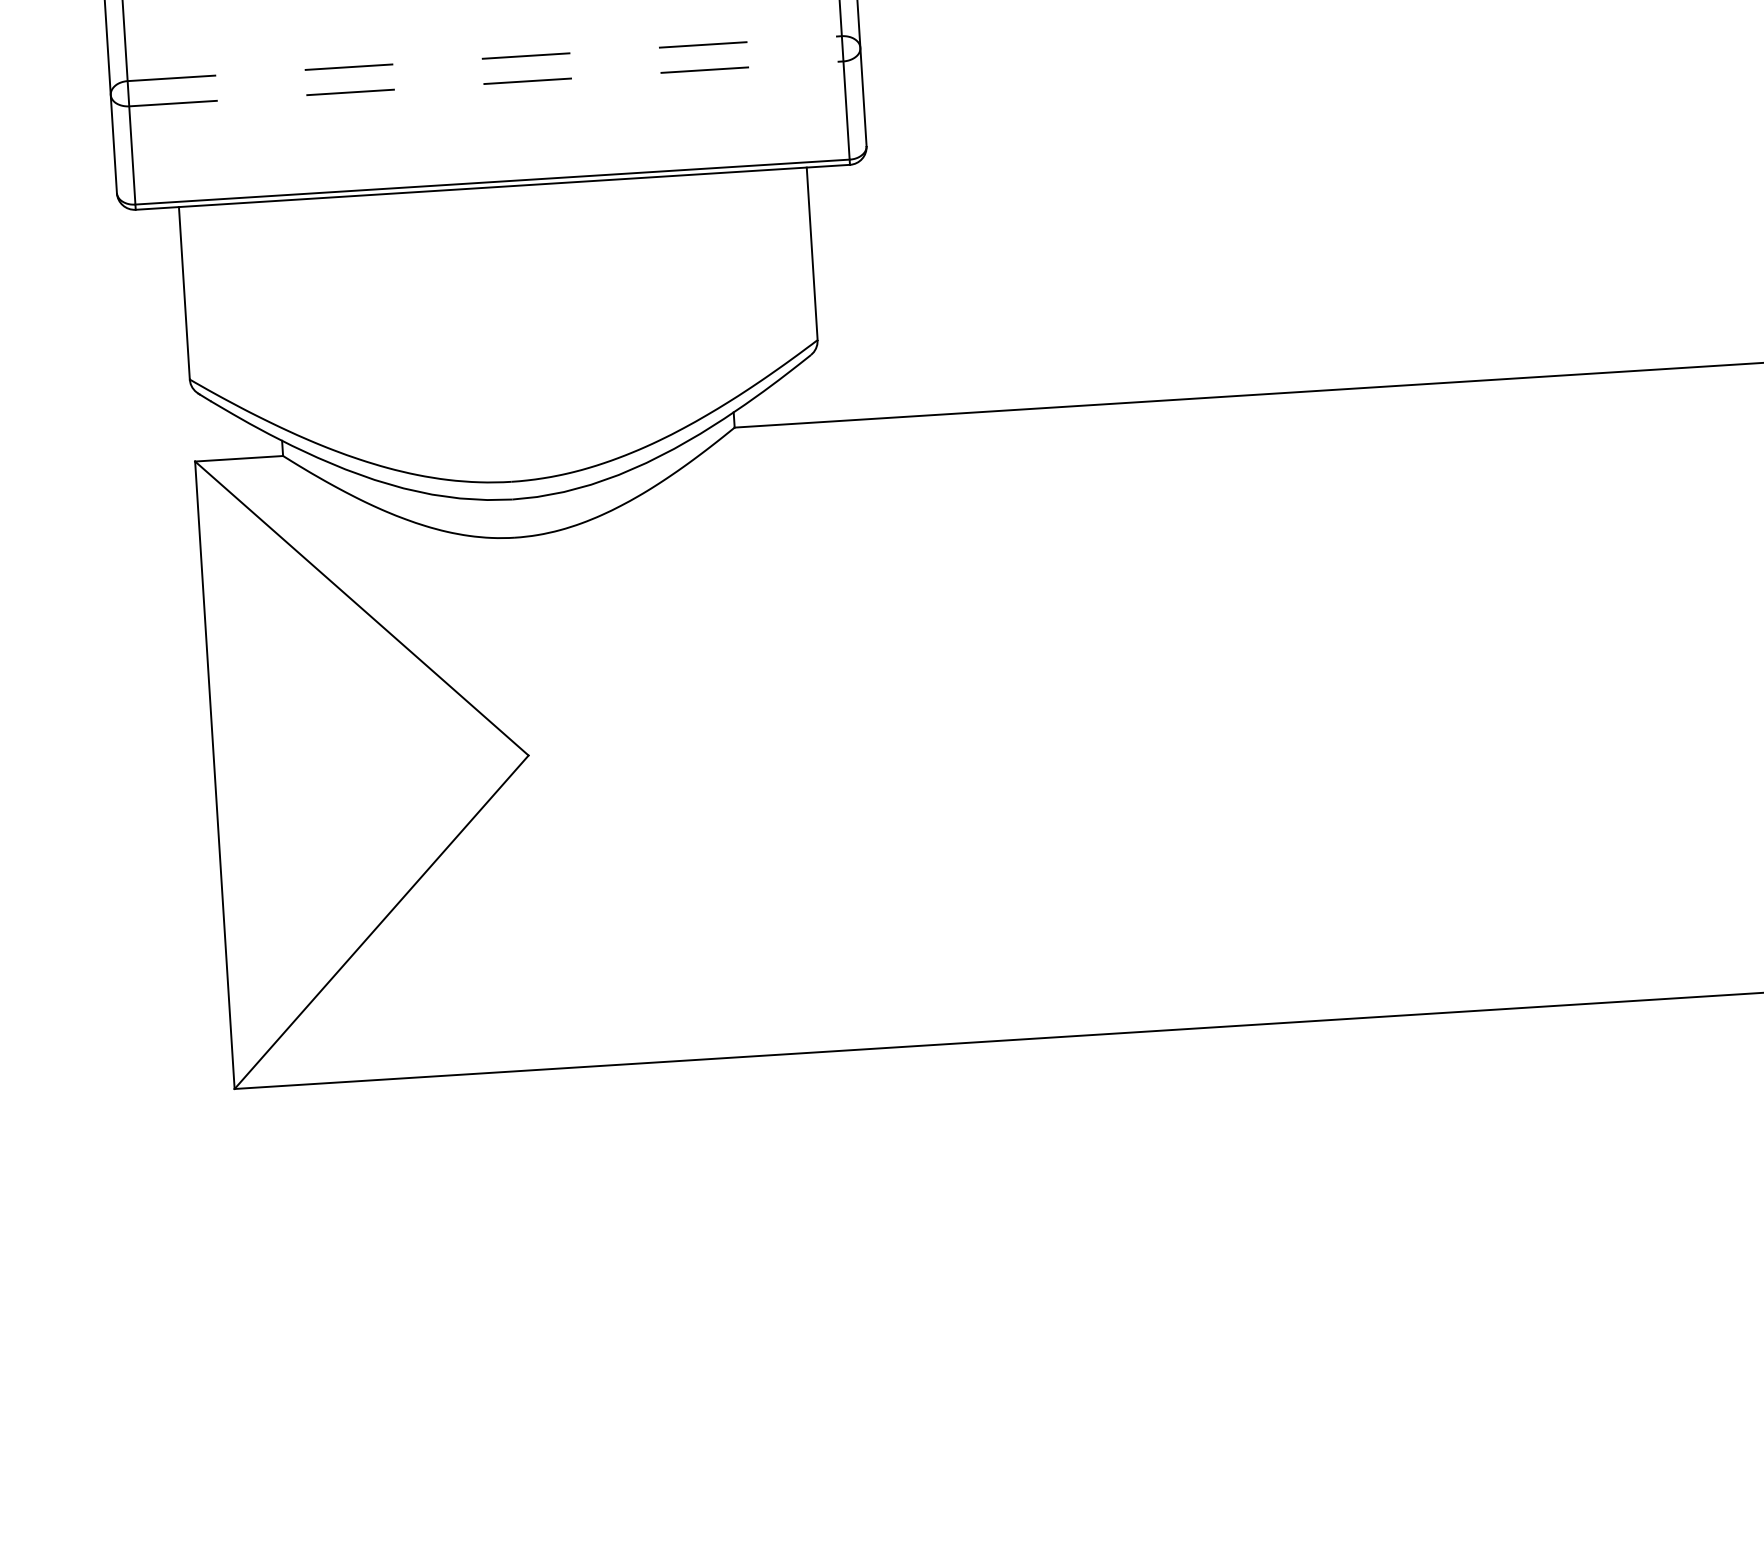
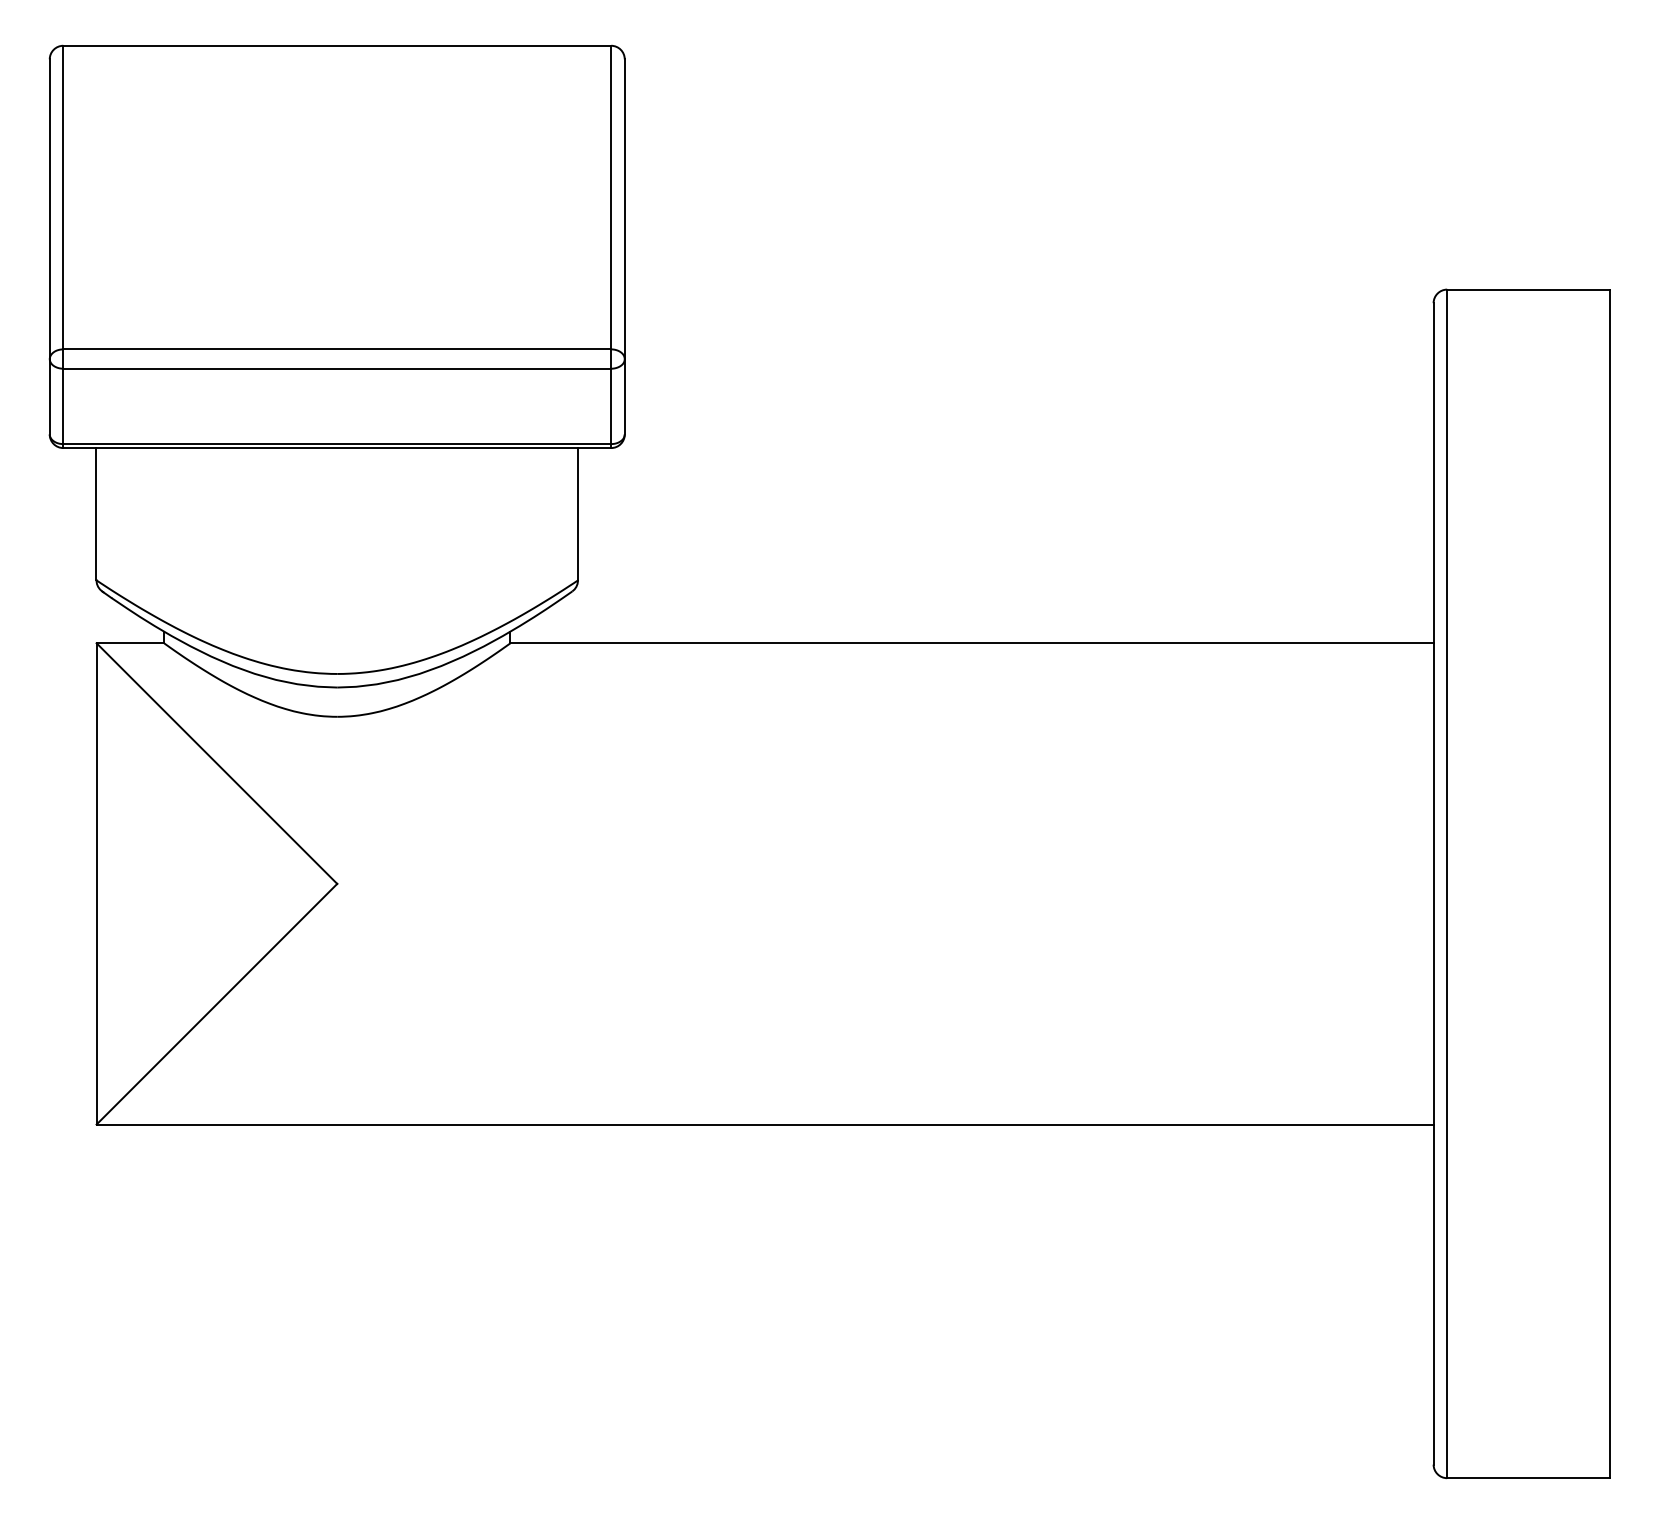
line: (485, 58) -> (337, 349), dashed -> solid
line: (486, 83) -> (337, 368), dashed -> solid

